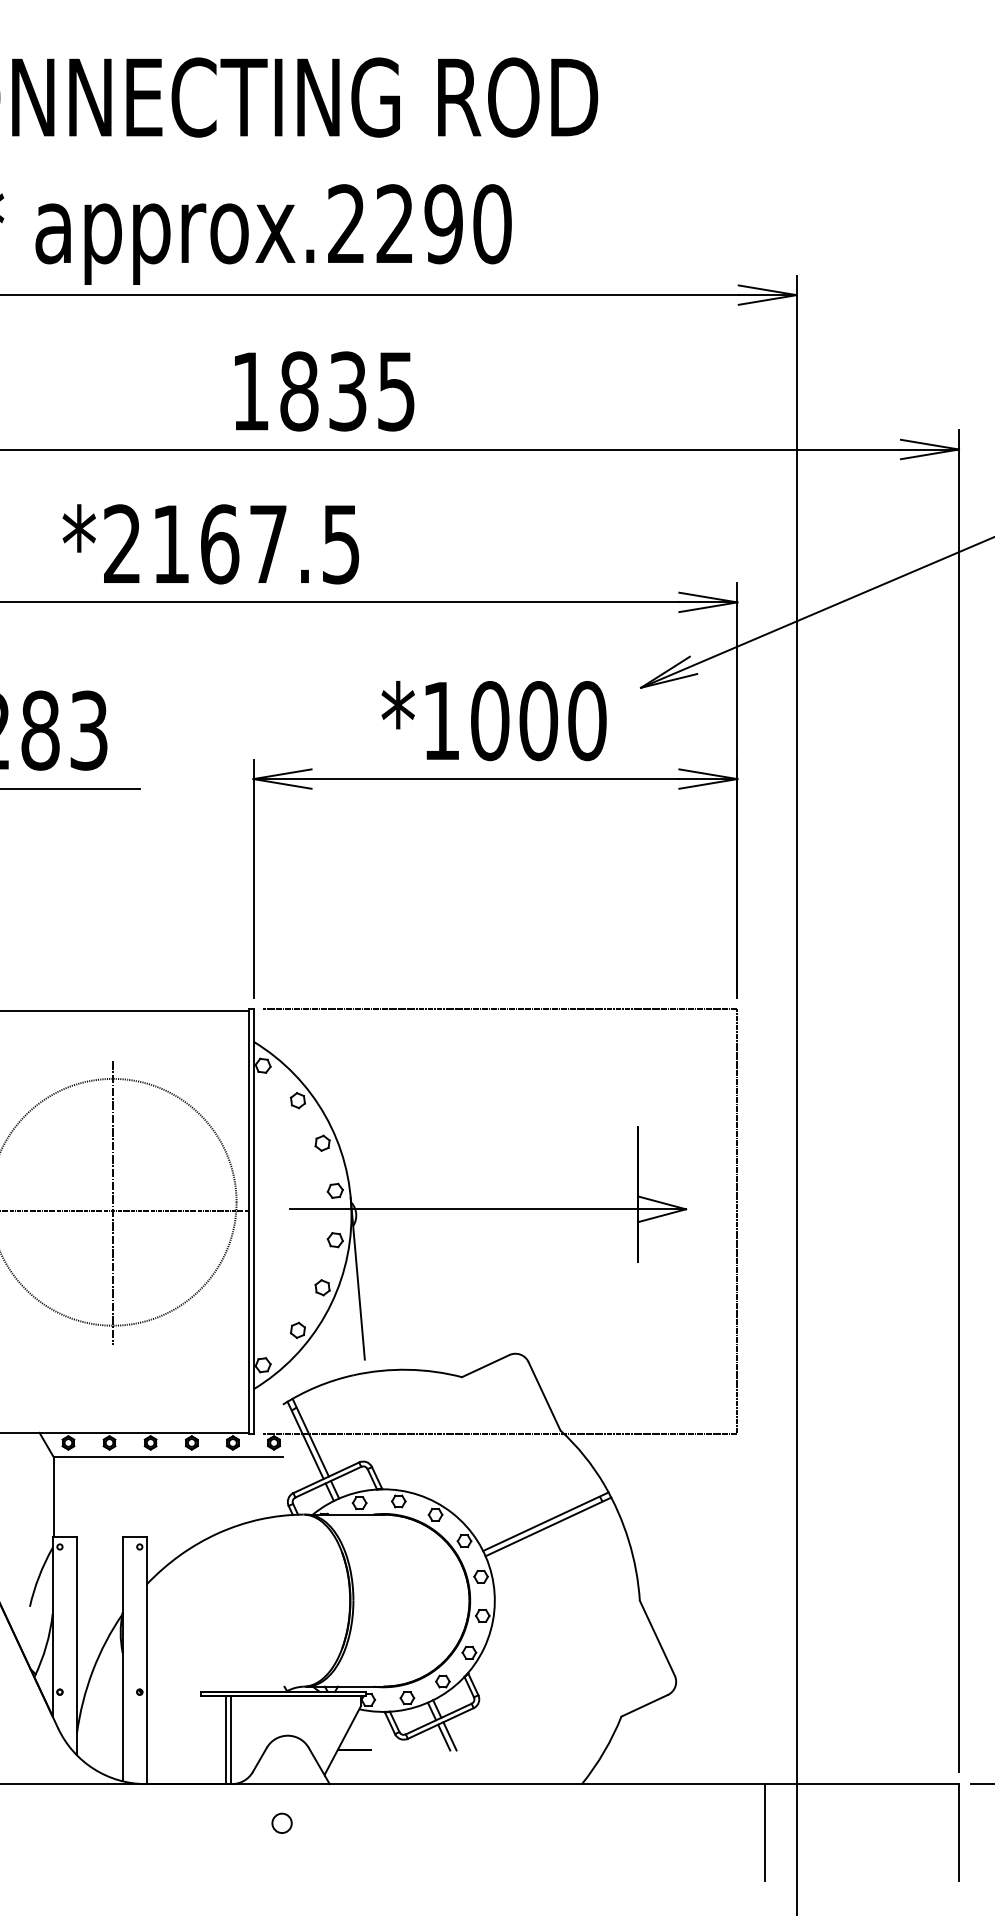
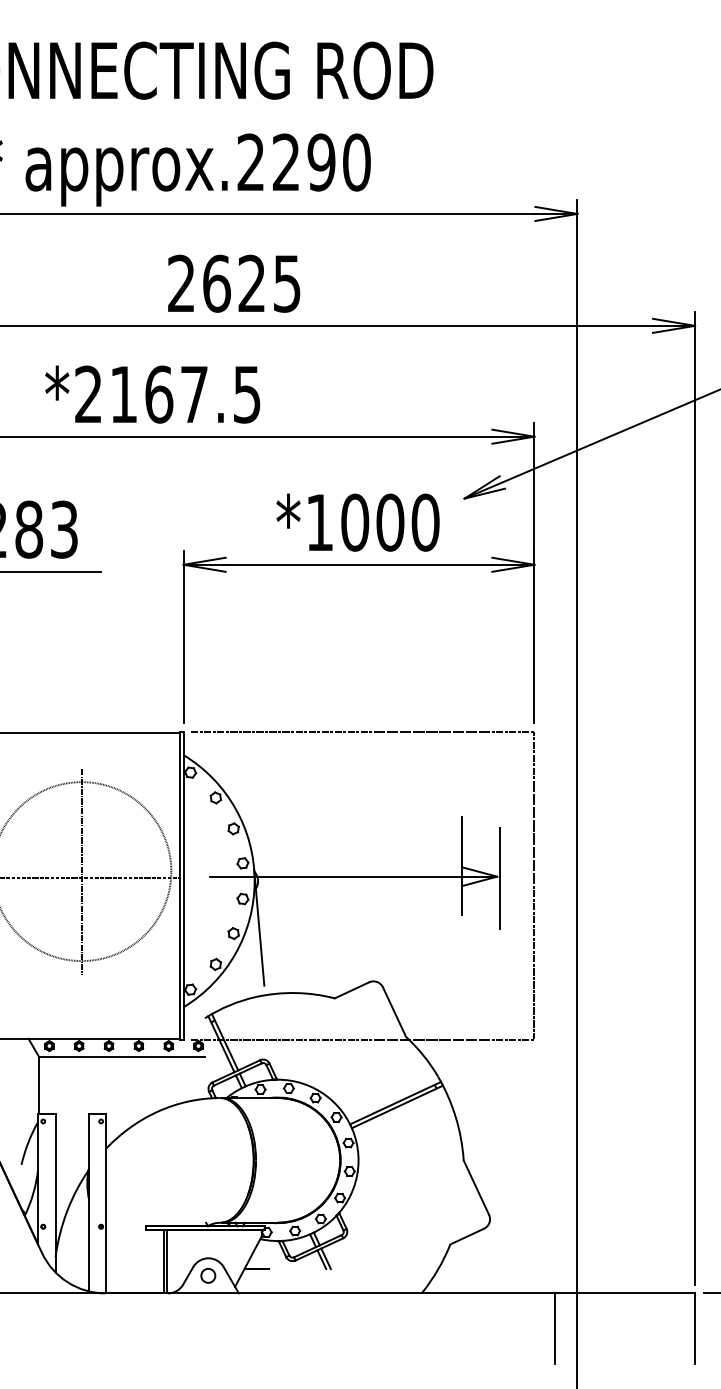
text: (298, 391) -> (216, 283), 1835 -> 2625
line: (690, 1211) -> (500, 878), added
circle: (282, 1822) -> (208, 1275), moved

